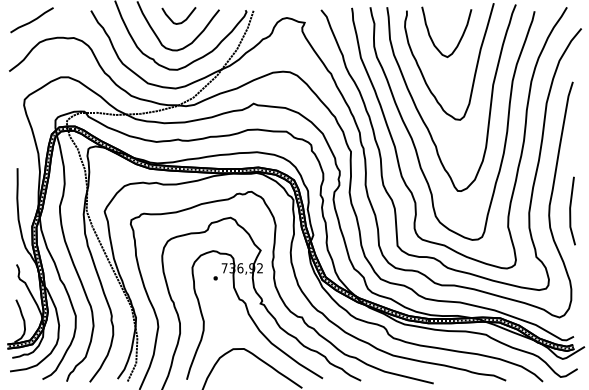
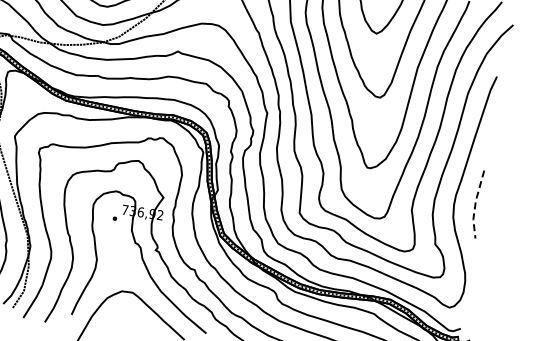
line: (570, 211) -> (475, 204), solid -> dashed

